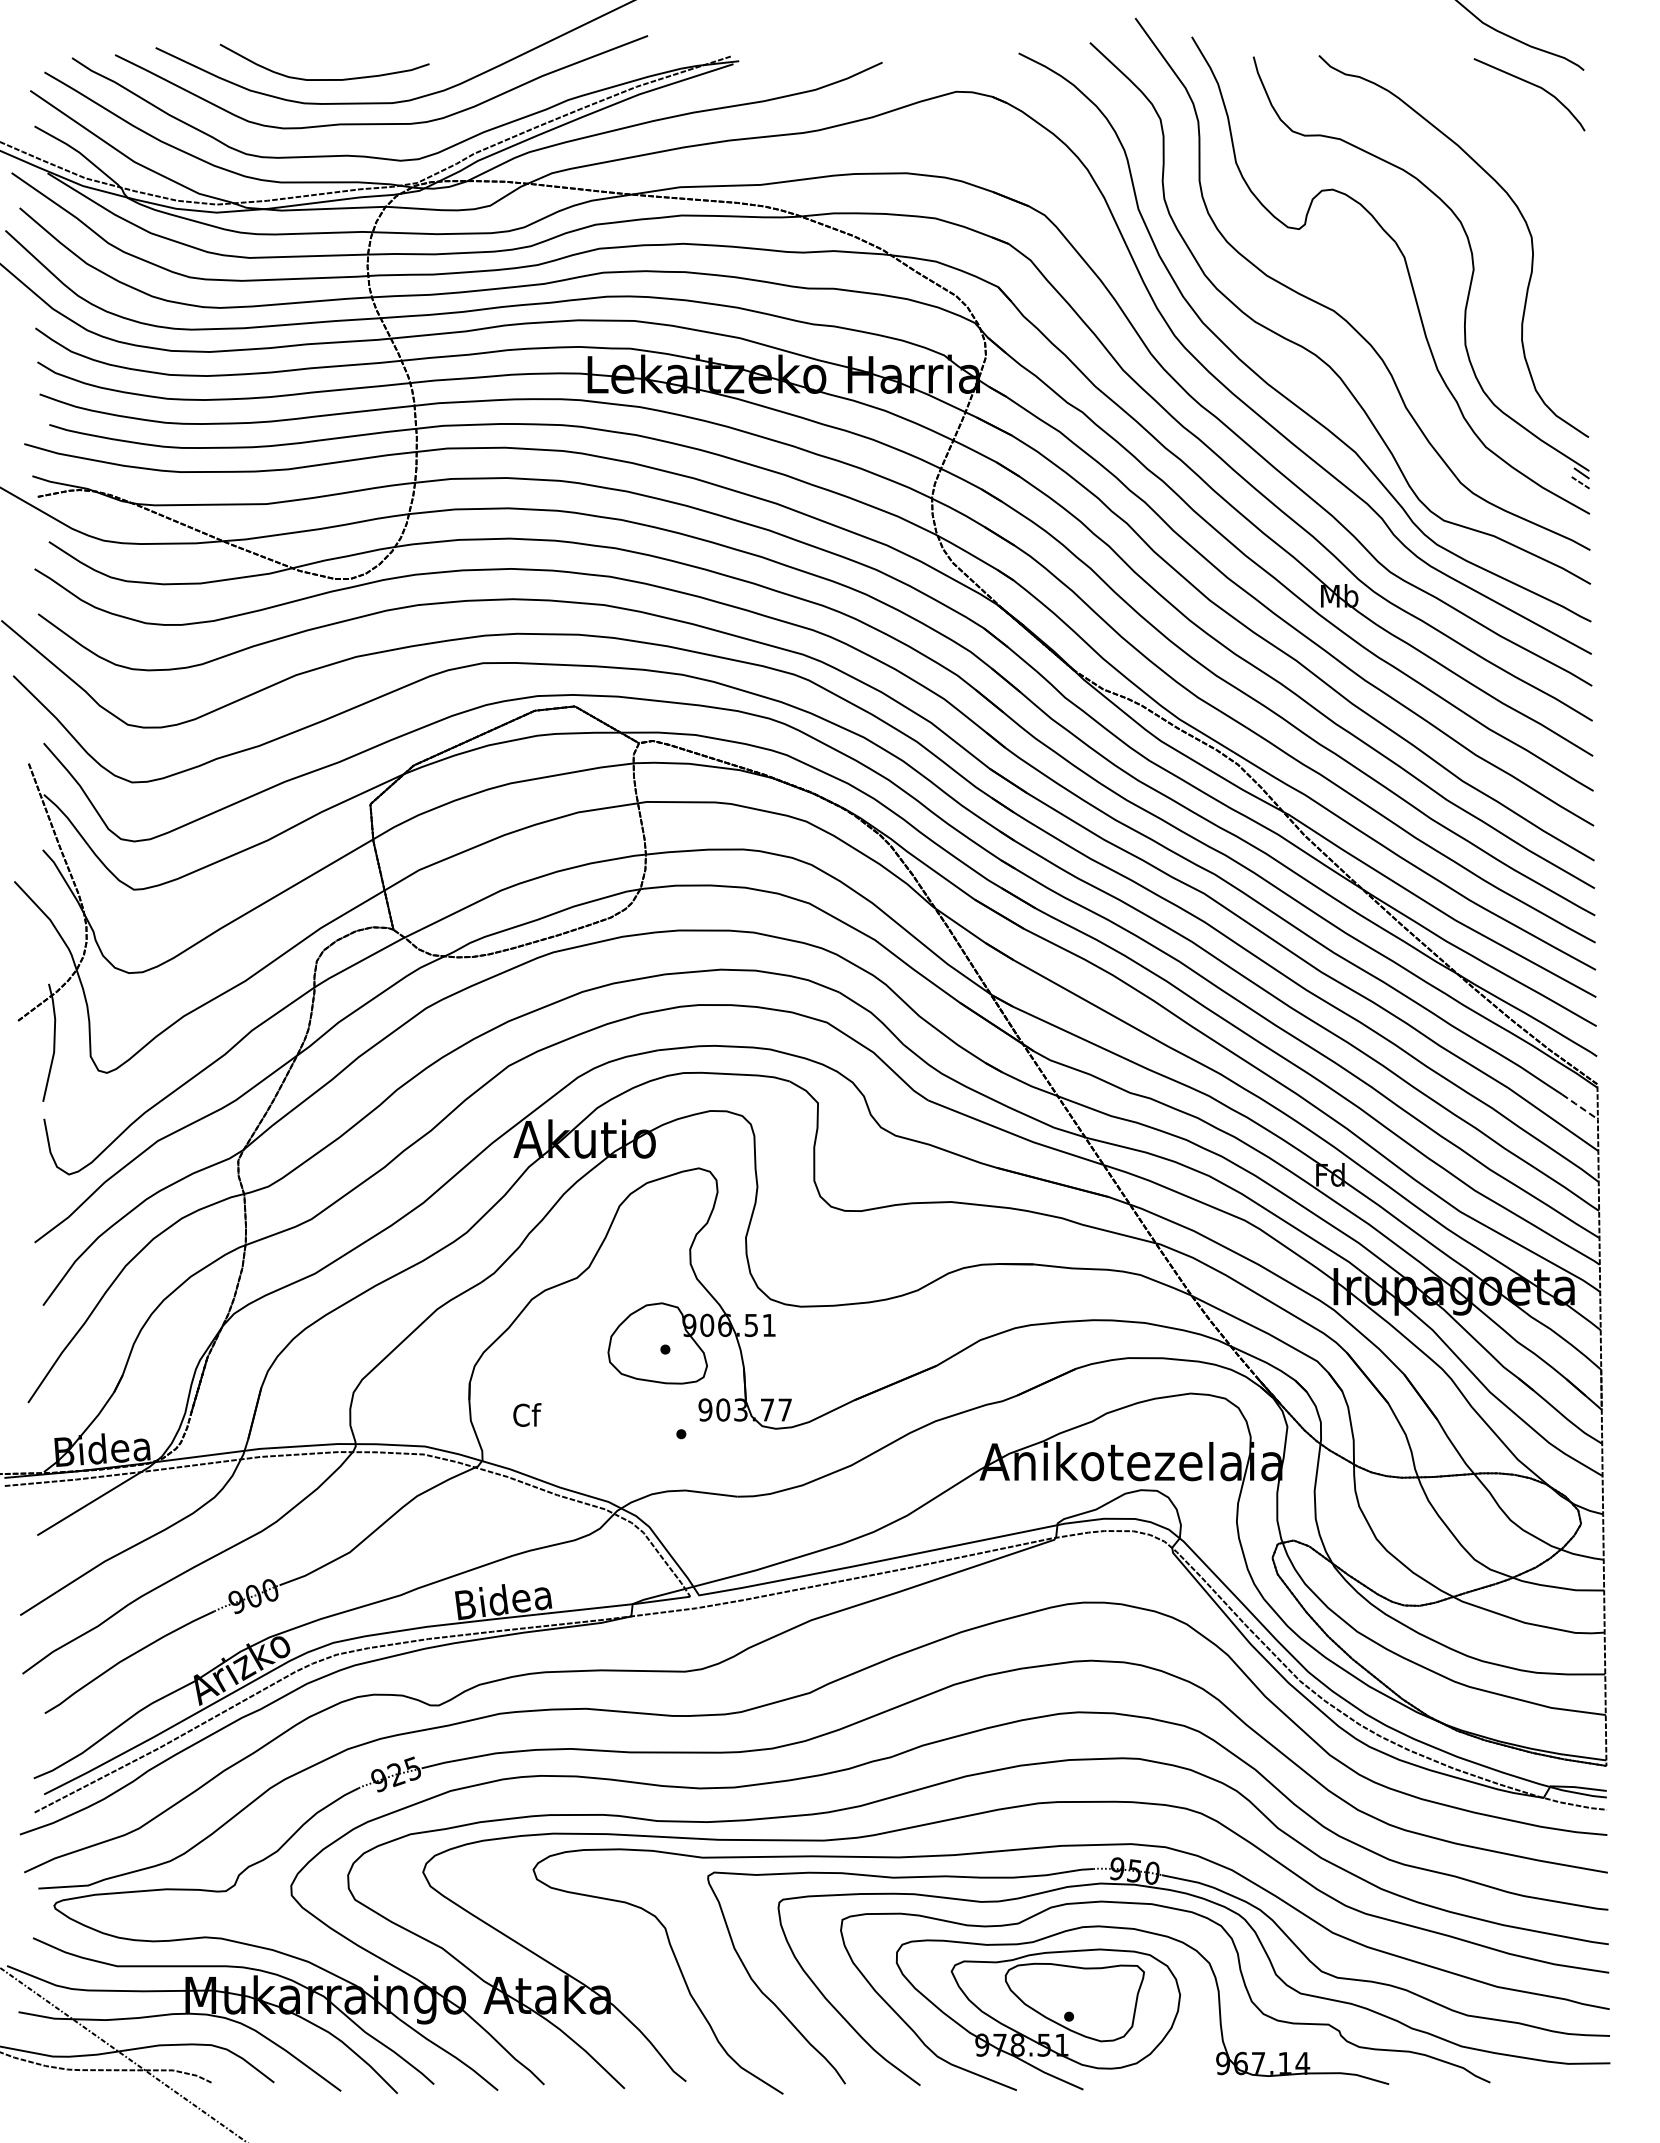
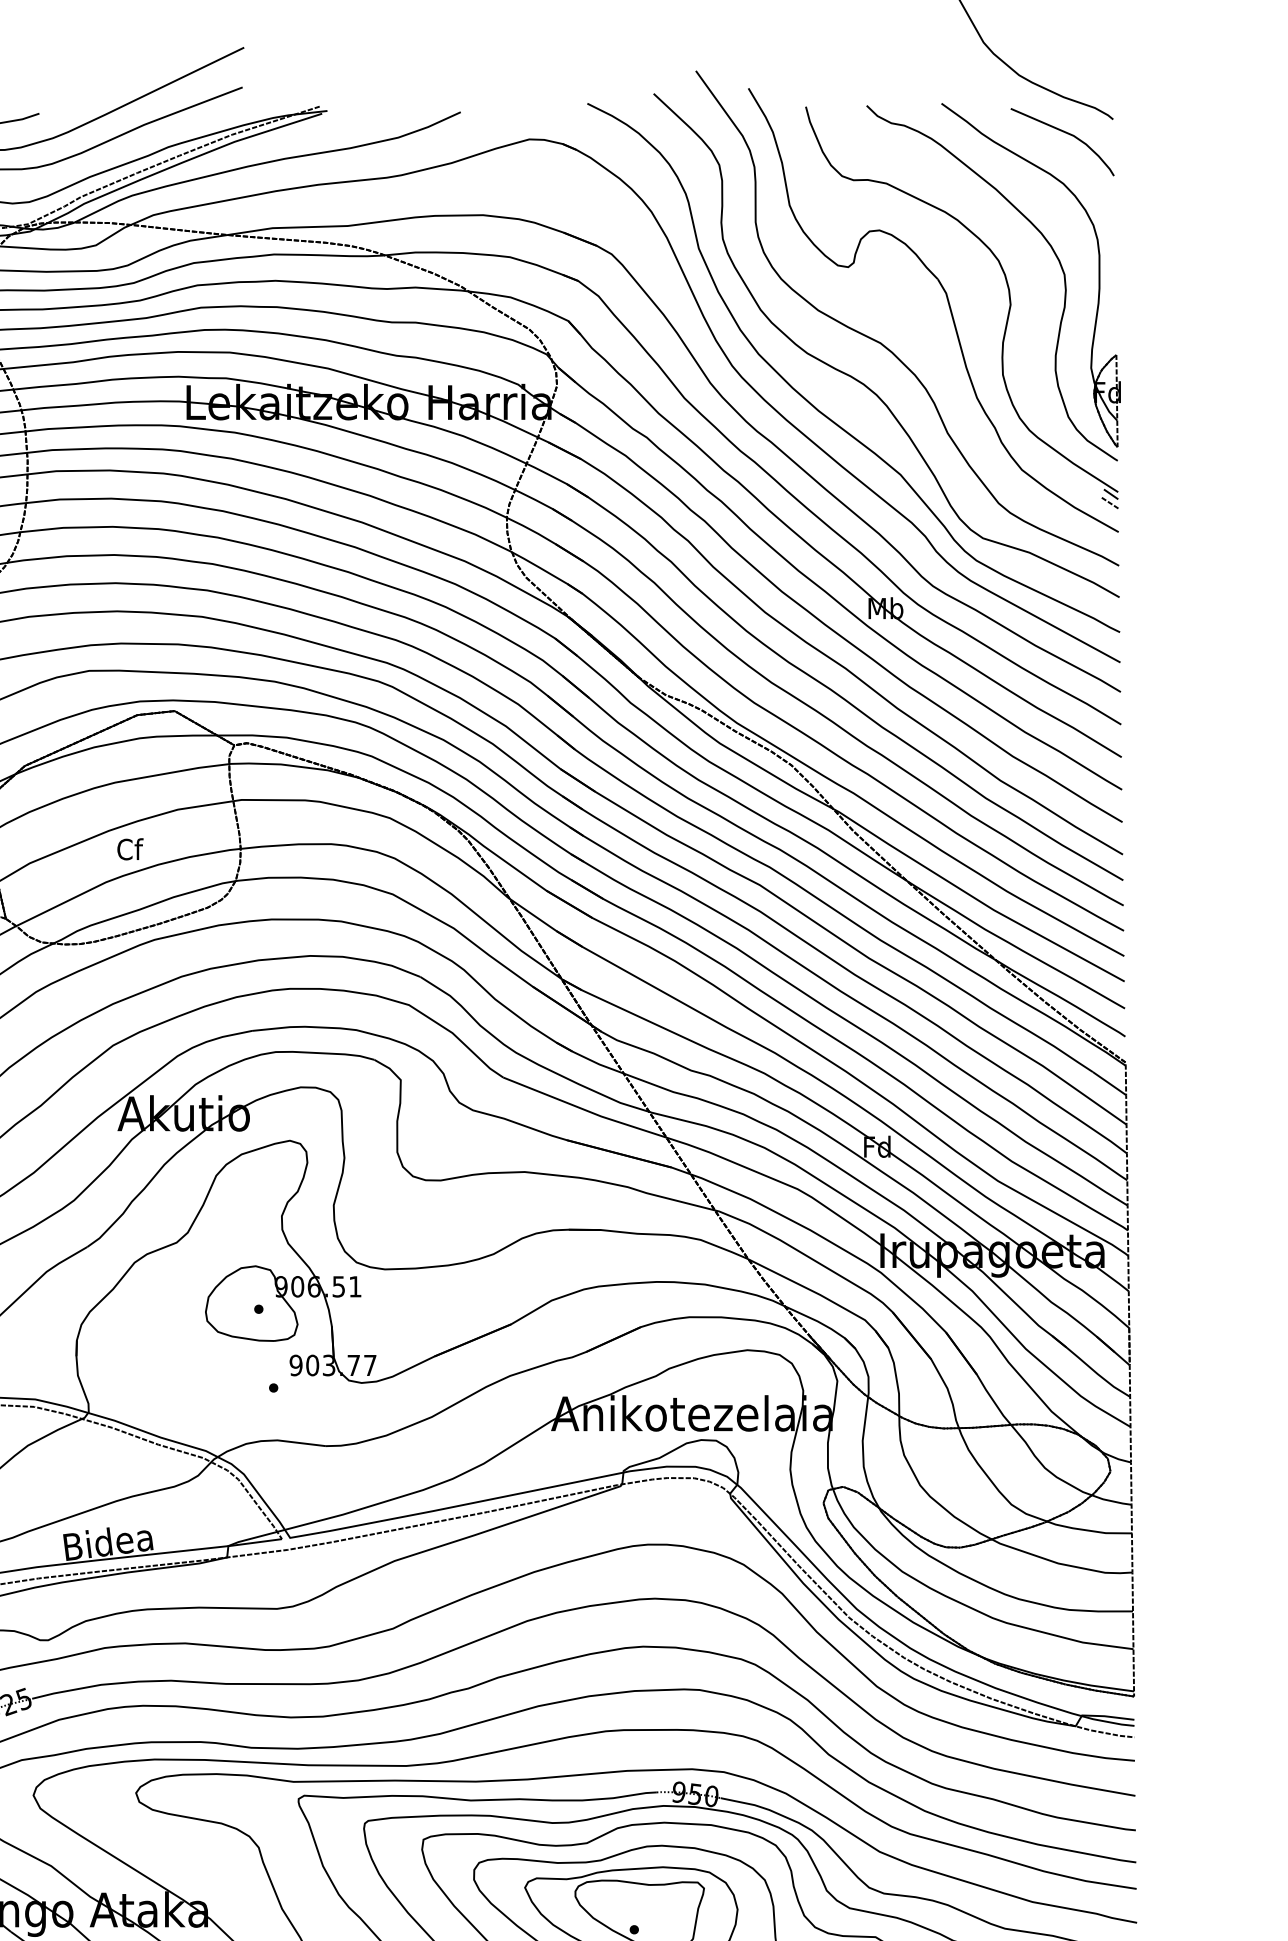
part: (1568, 237) -> (1098, 274), added
line: (1580, 1106) -> (1109, 1083), dashed -> solid
text: (527, 1414) -> (130, 848), moved

